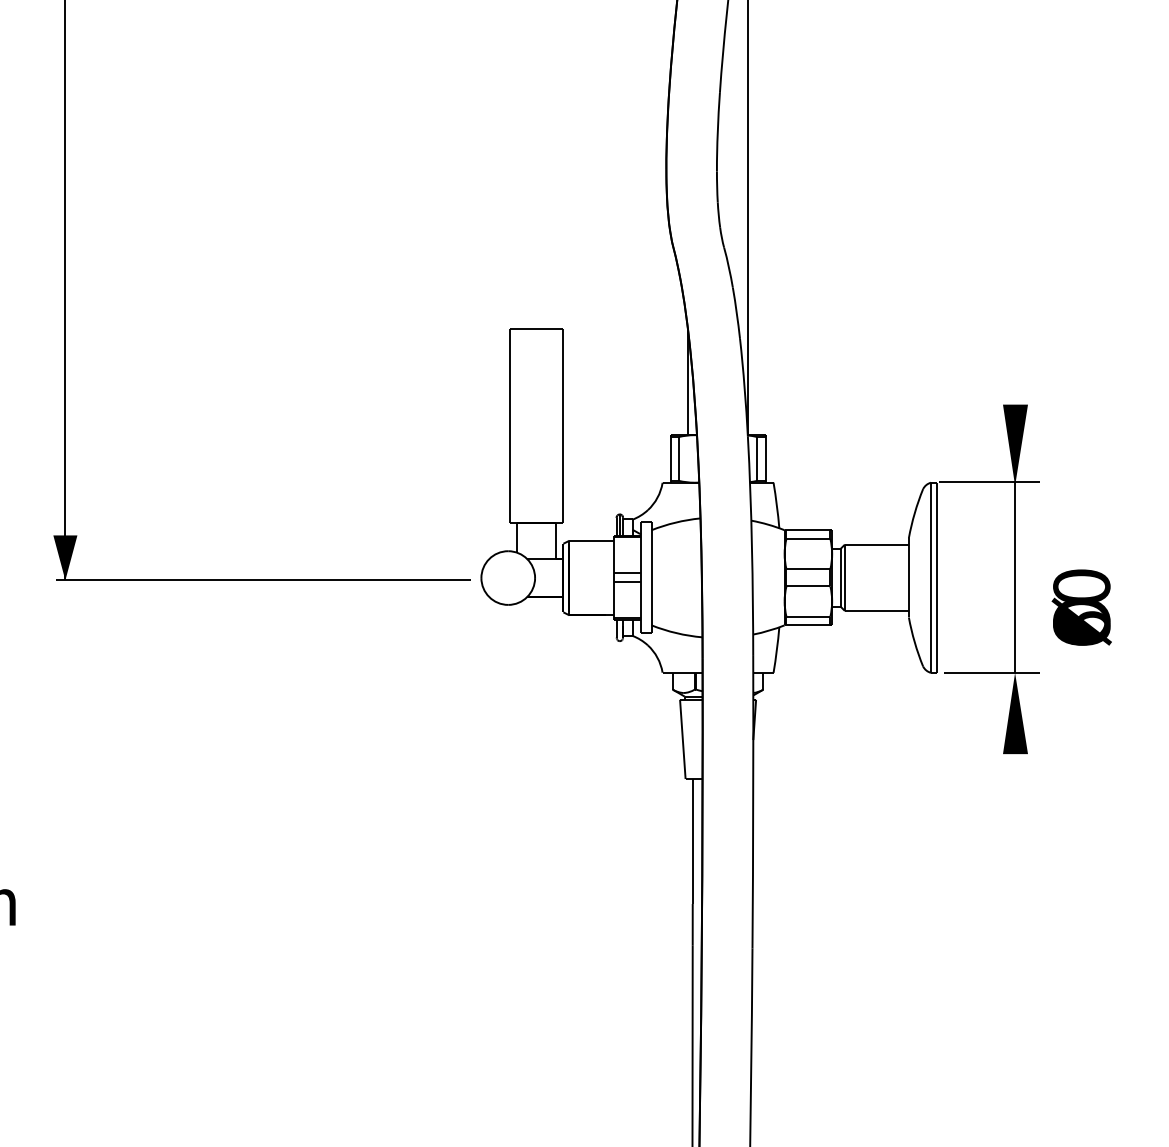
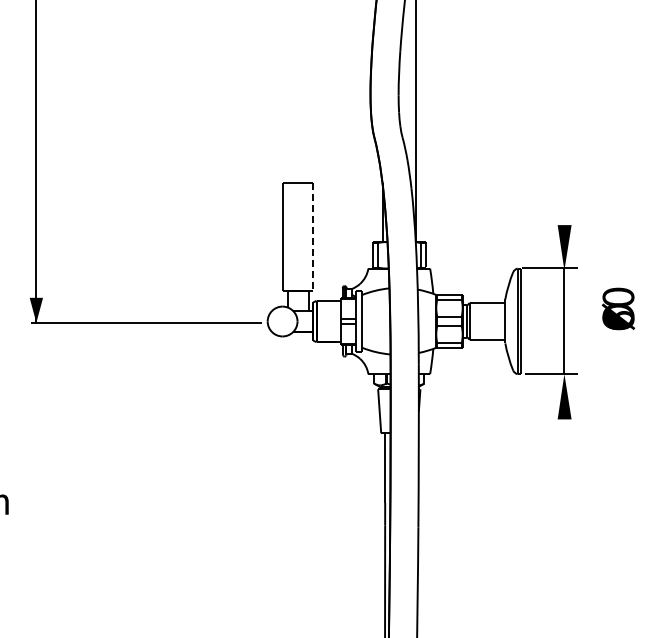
line: (563, 425) -> (313, 236), solid -> dashed
text: (1081, 606) -> (618, 308), moved

